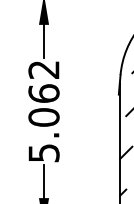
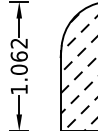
text: (42, 153) -> (18, 89), 5.062 -> 1.062

